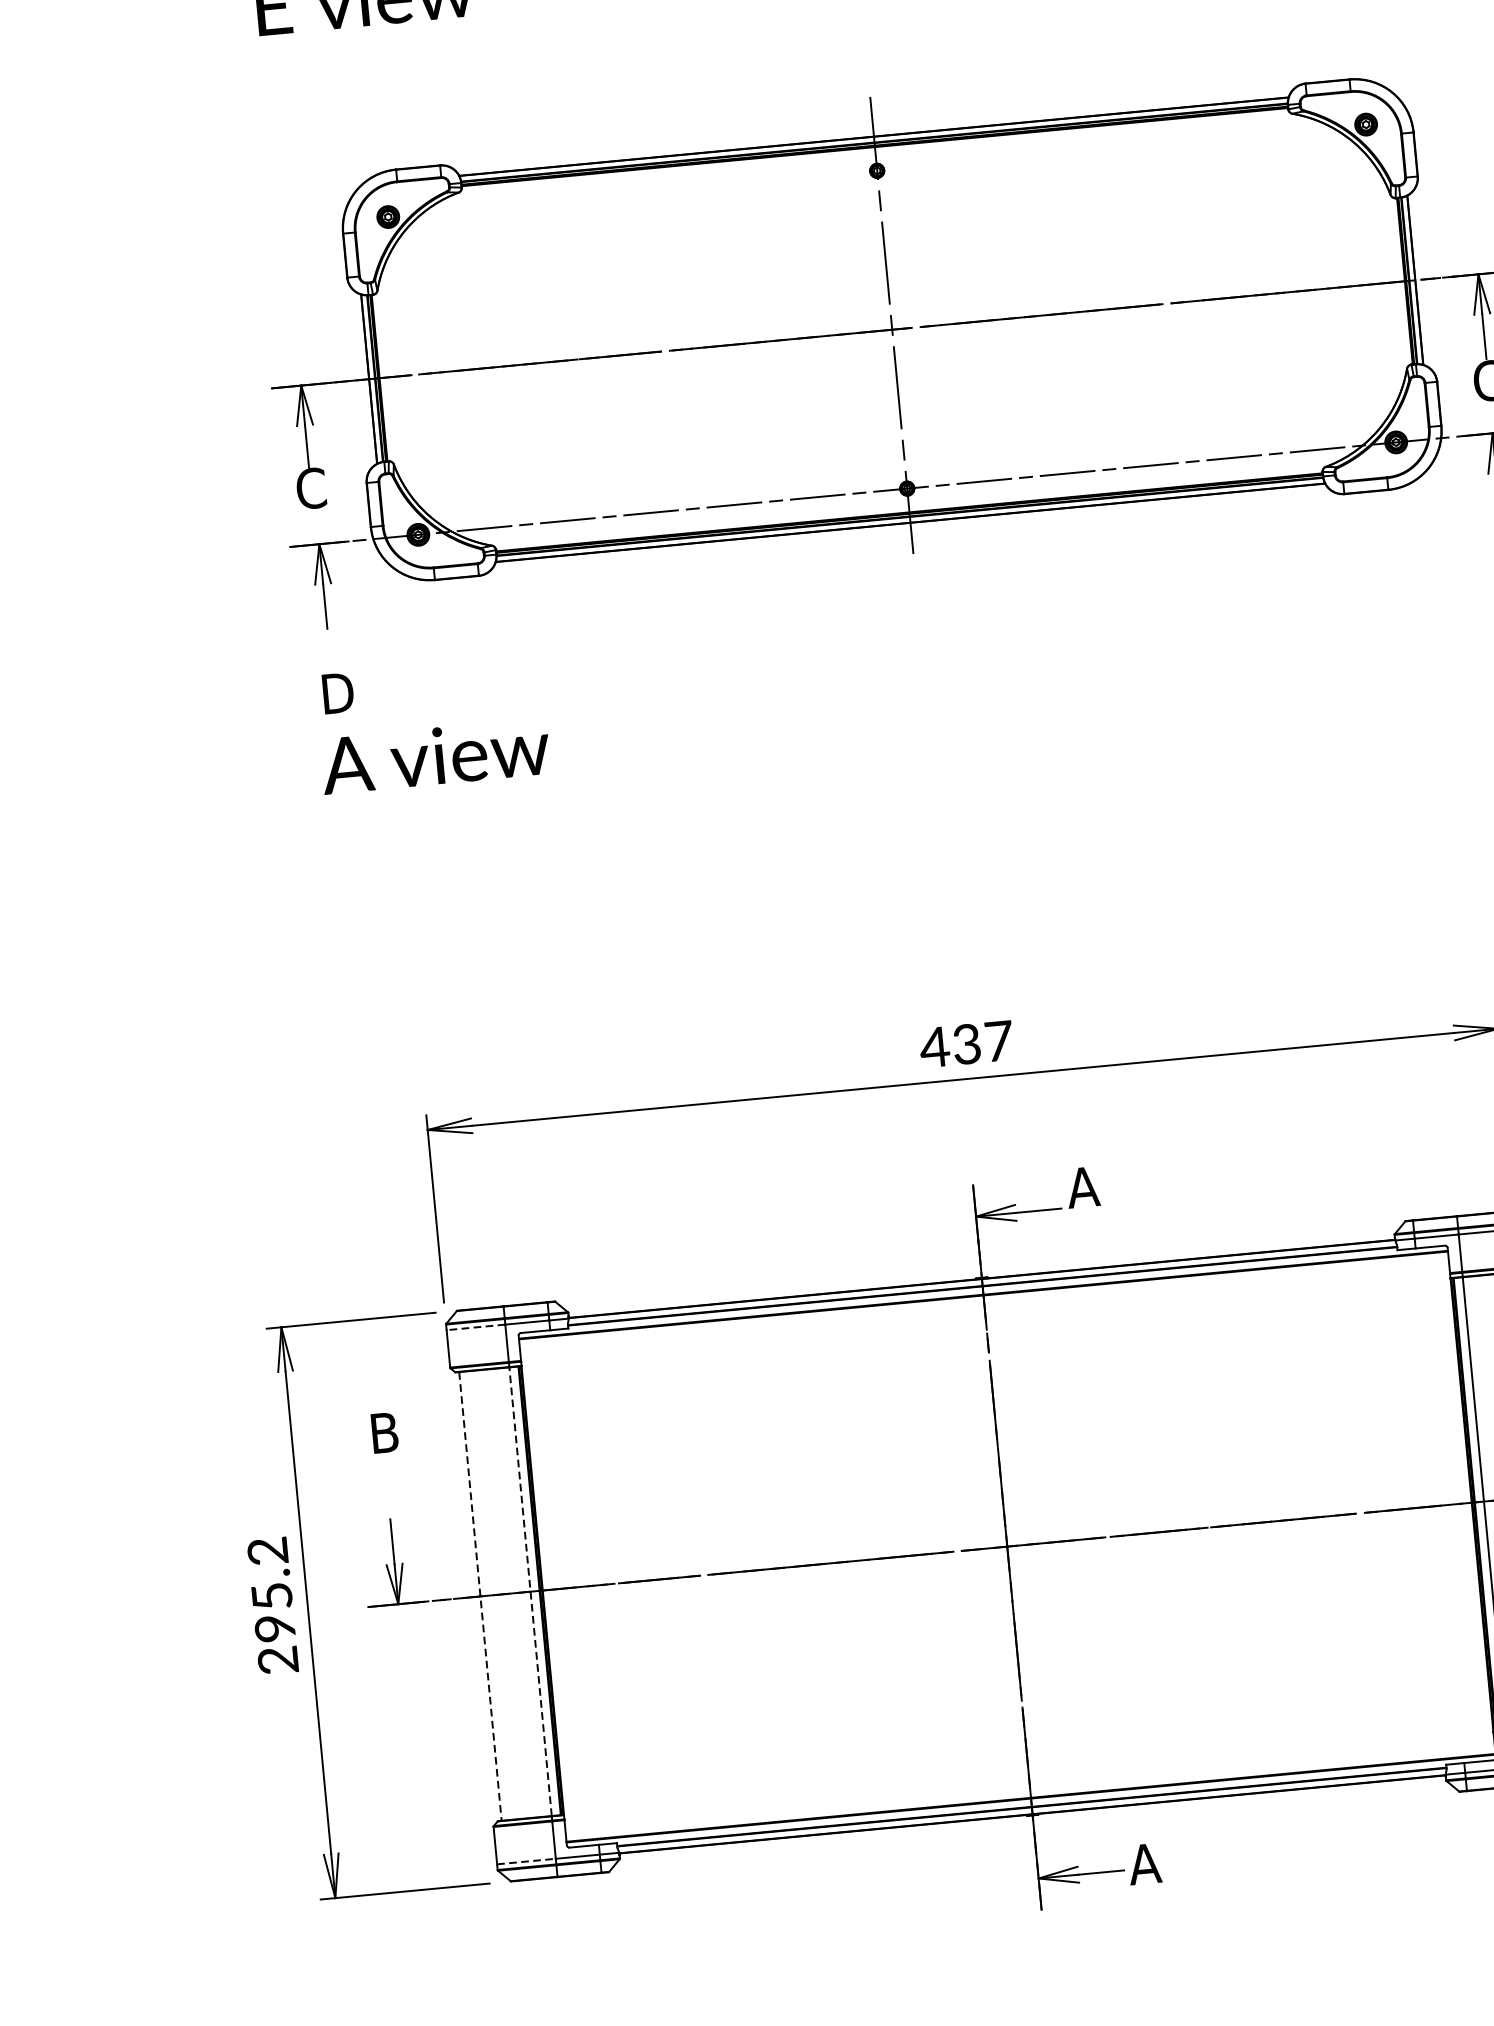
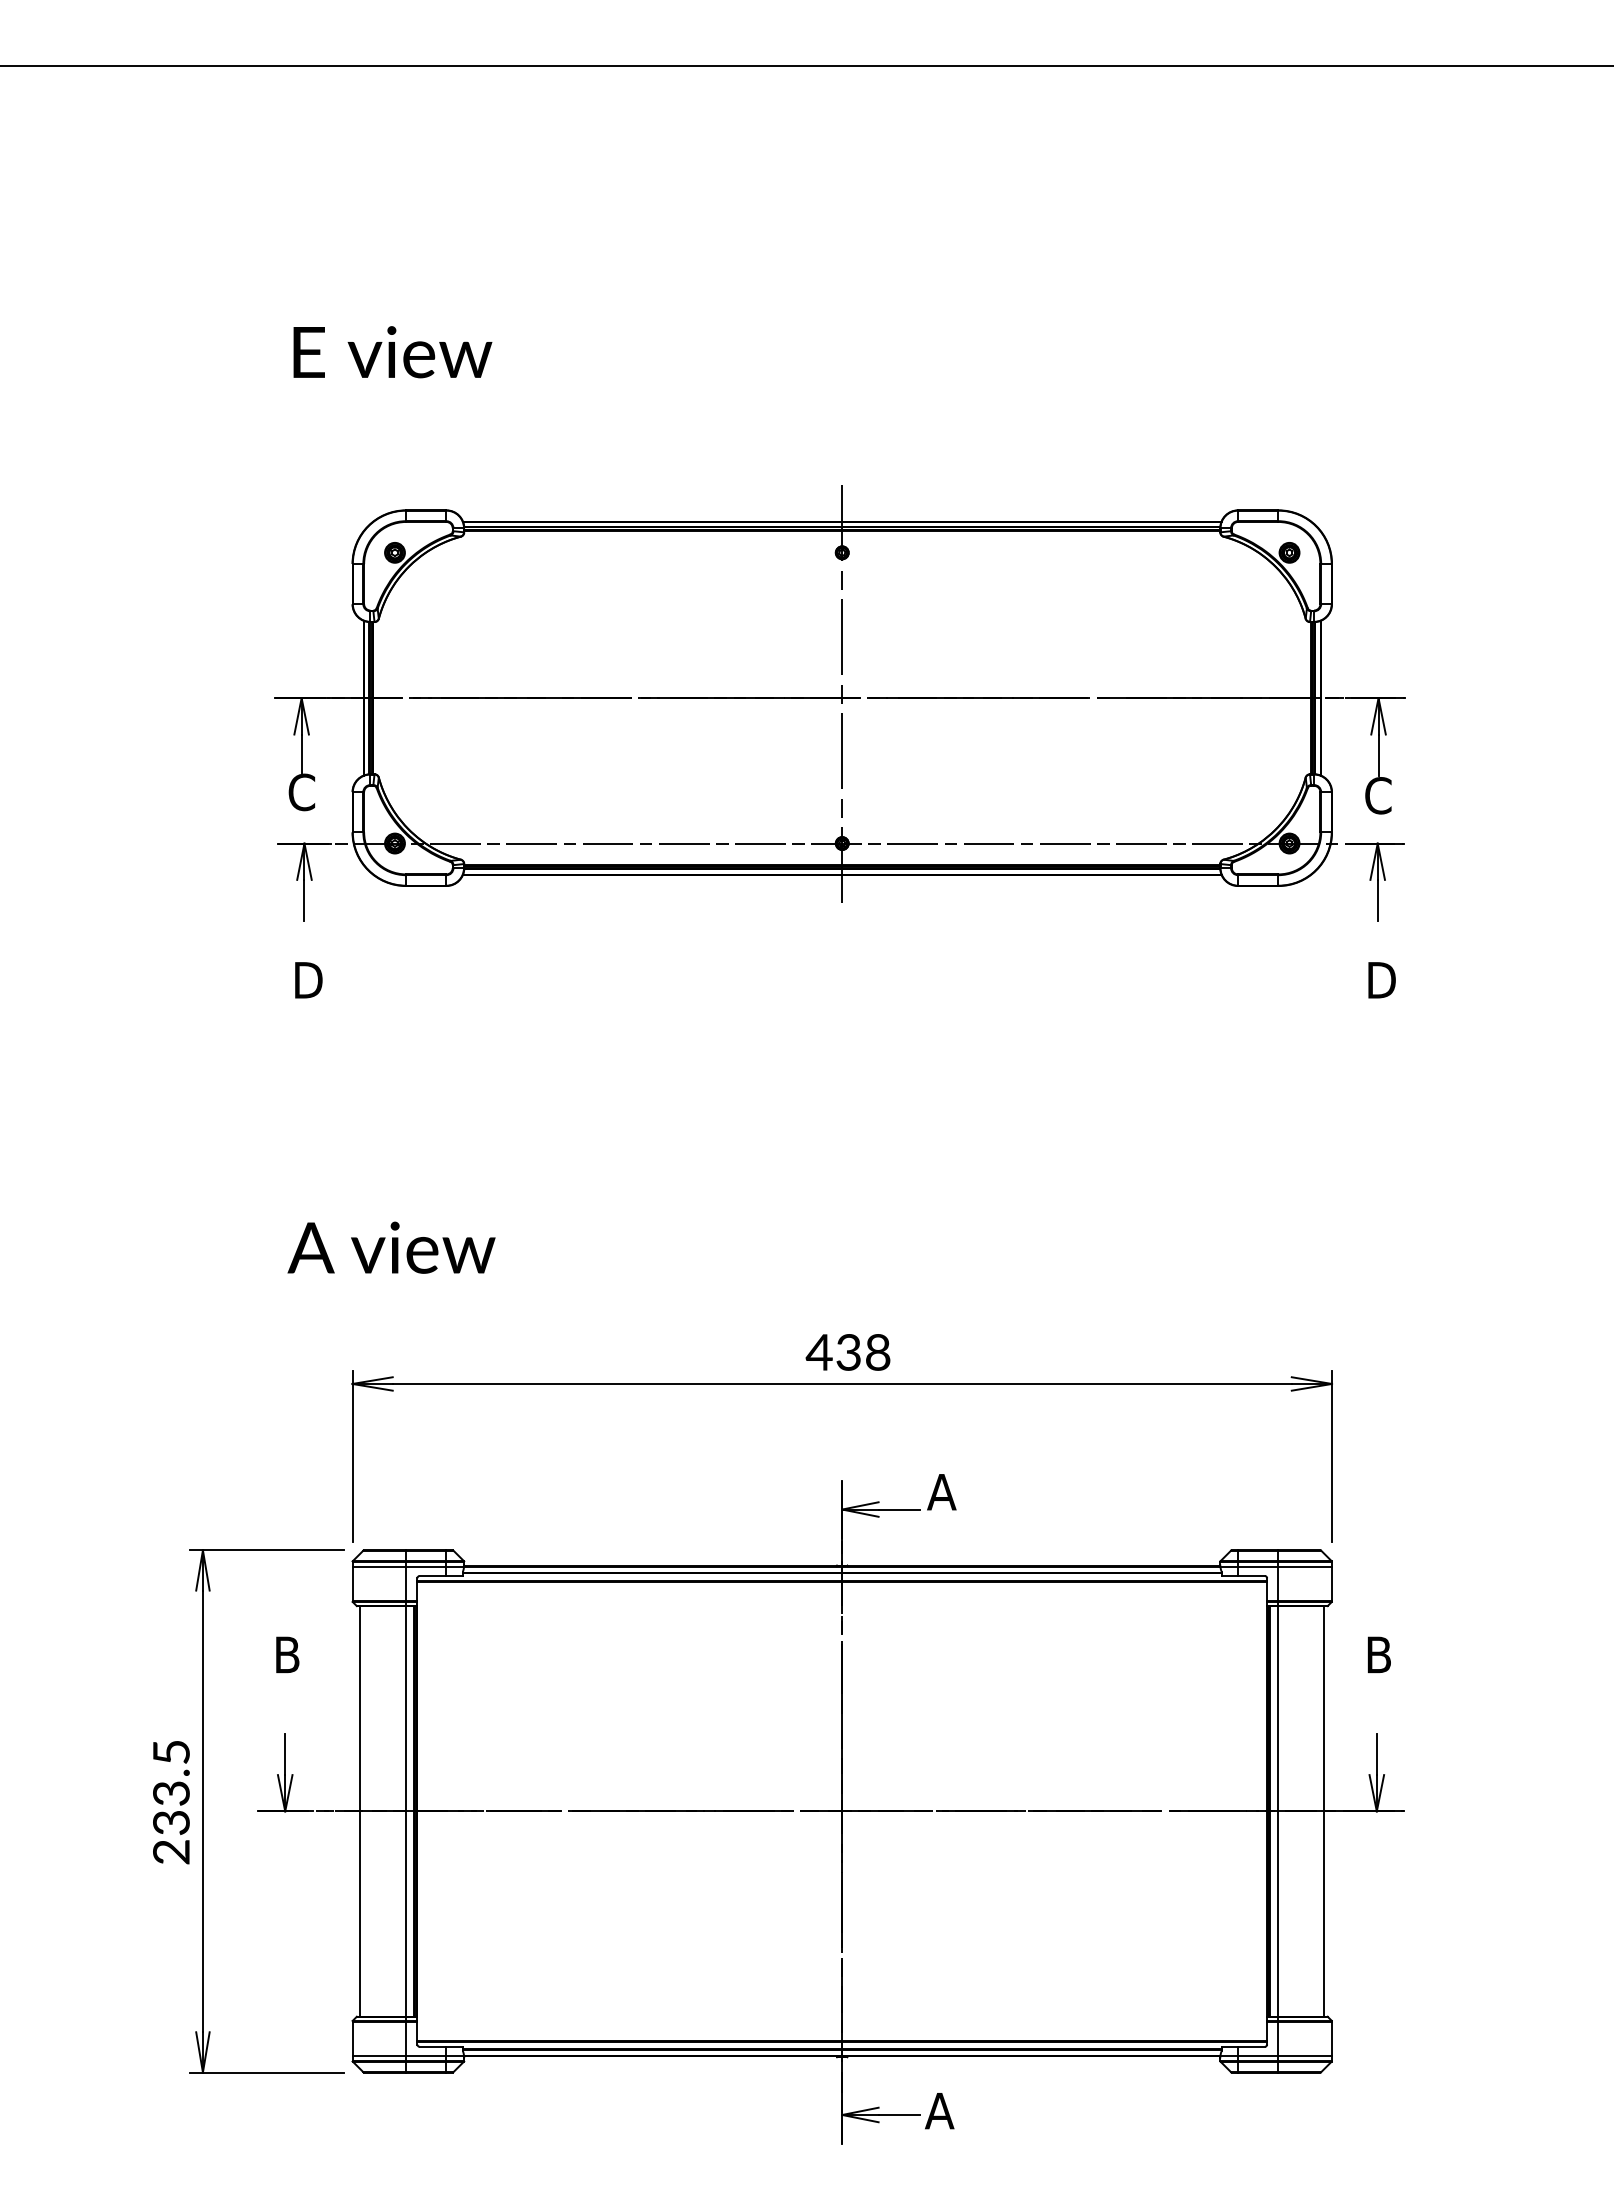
text: (435, 755) -> (391, 1247), moved
text: (999, 1041) -> (878, 1352), 437 -> 438
line: (476, 1327) -> (379, 1567), dashed -> solid
text: (271, 1589) -> (171, 1787), 295.2 -> 233.5
line: (530, 1590) -> (406, 1810), dashed -> solid
line: (480, 1596) -> (360, 1811), dashed -> solid
line: (526, 1861) -> (379, 2055), dashed -> solid

